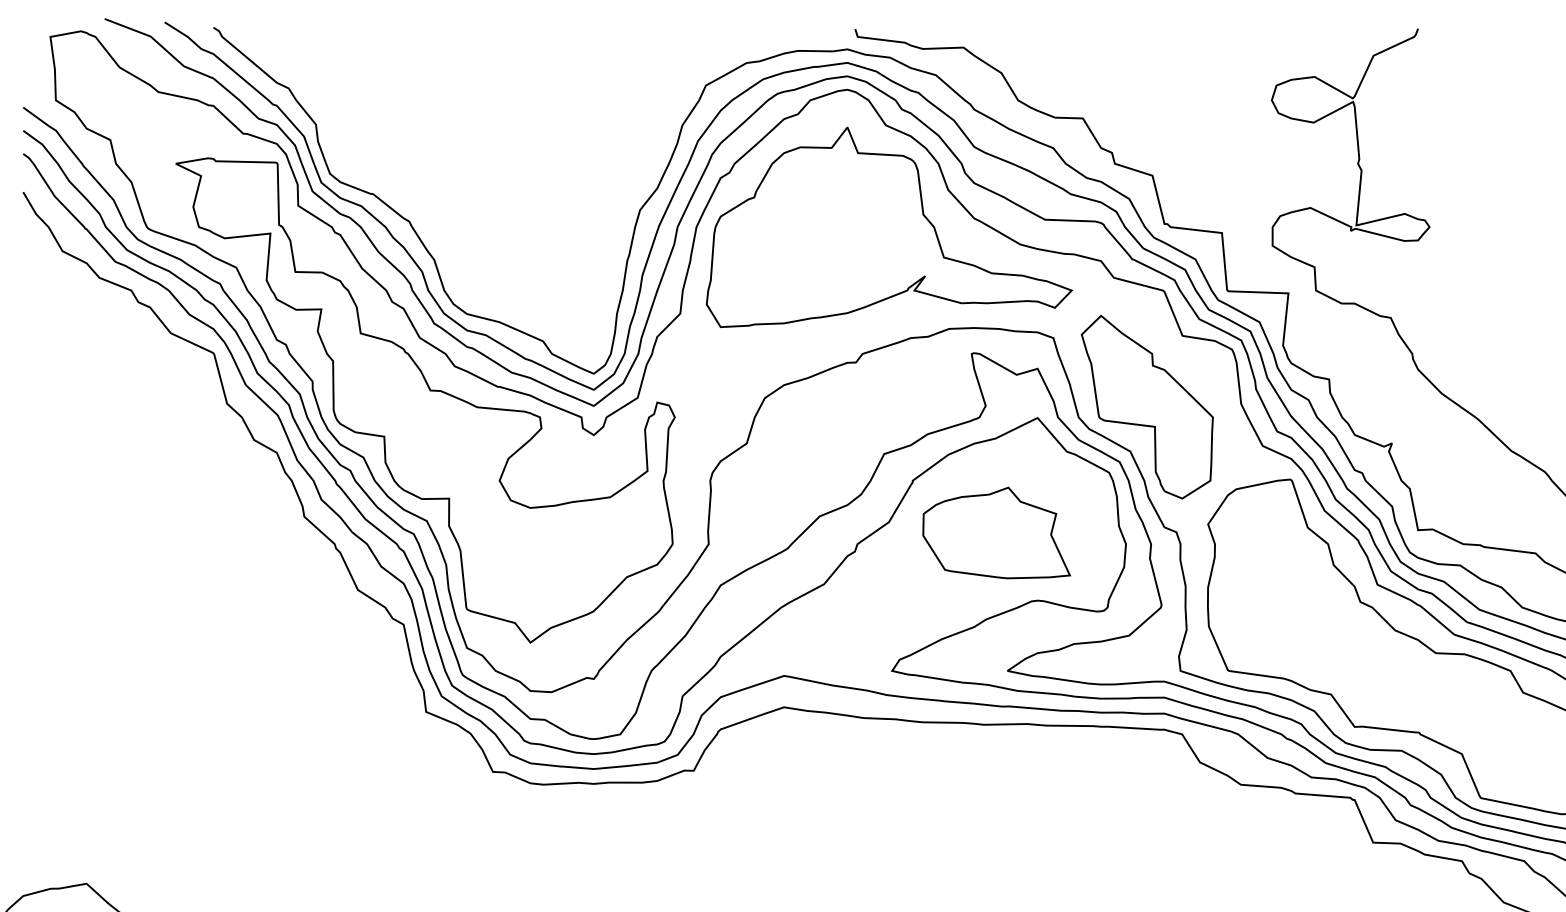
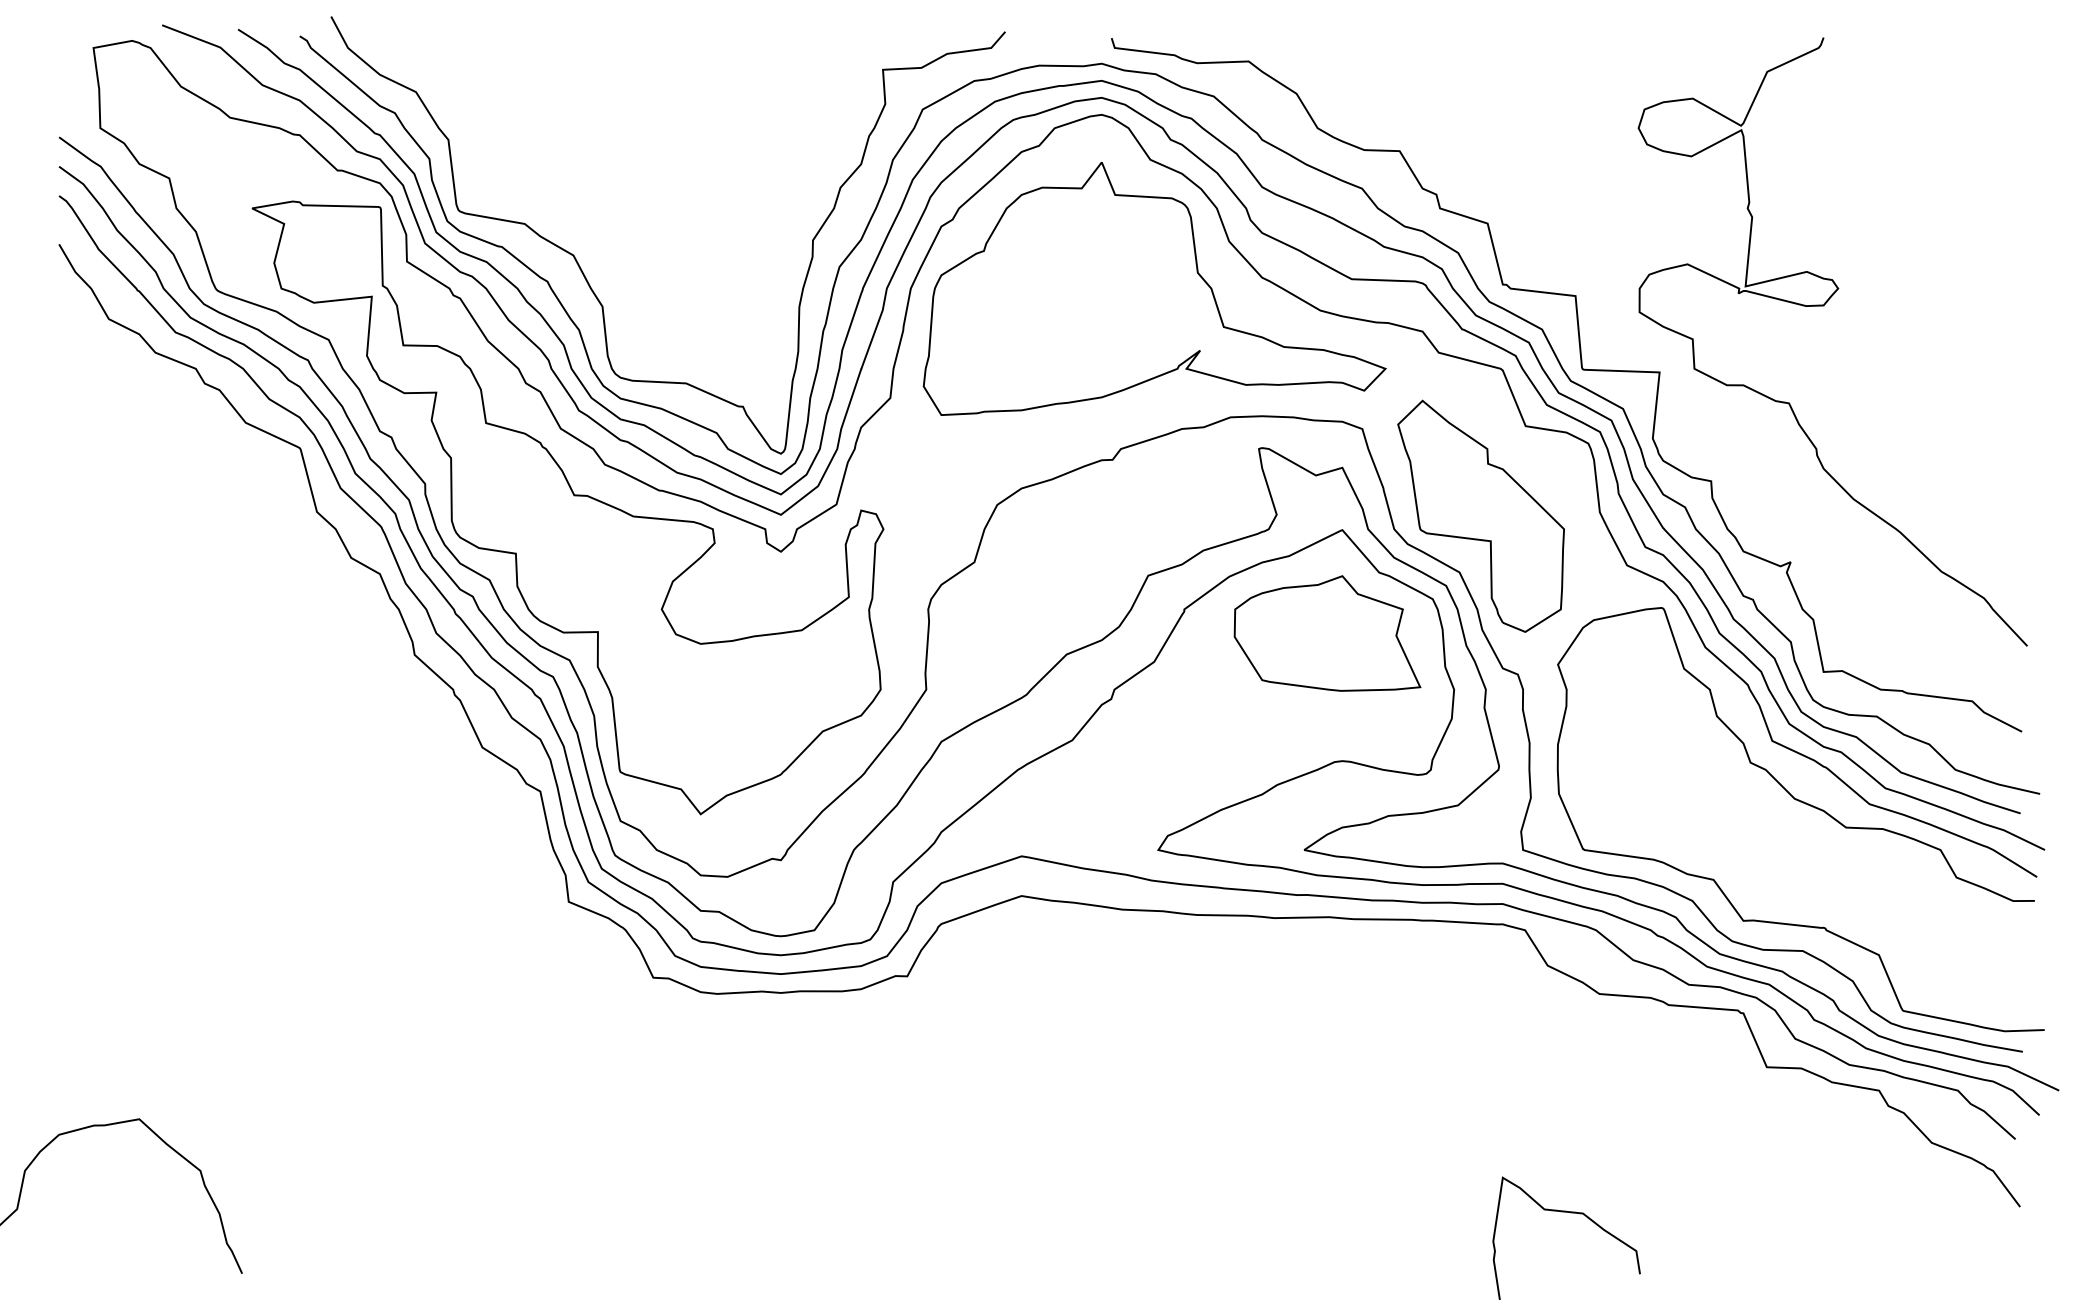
curve: (439, 216) -> (585, 275), added
part: (996, 532) -> (1327, 633), moved

